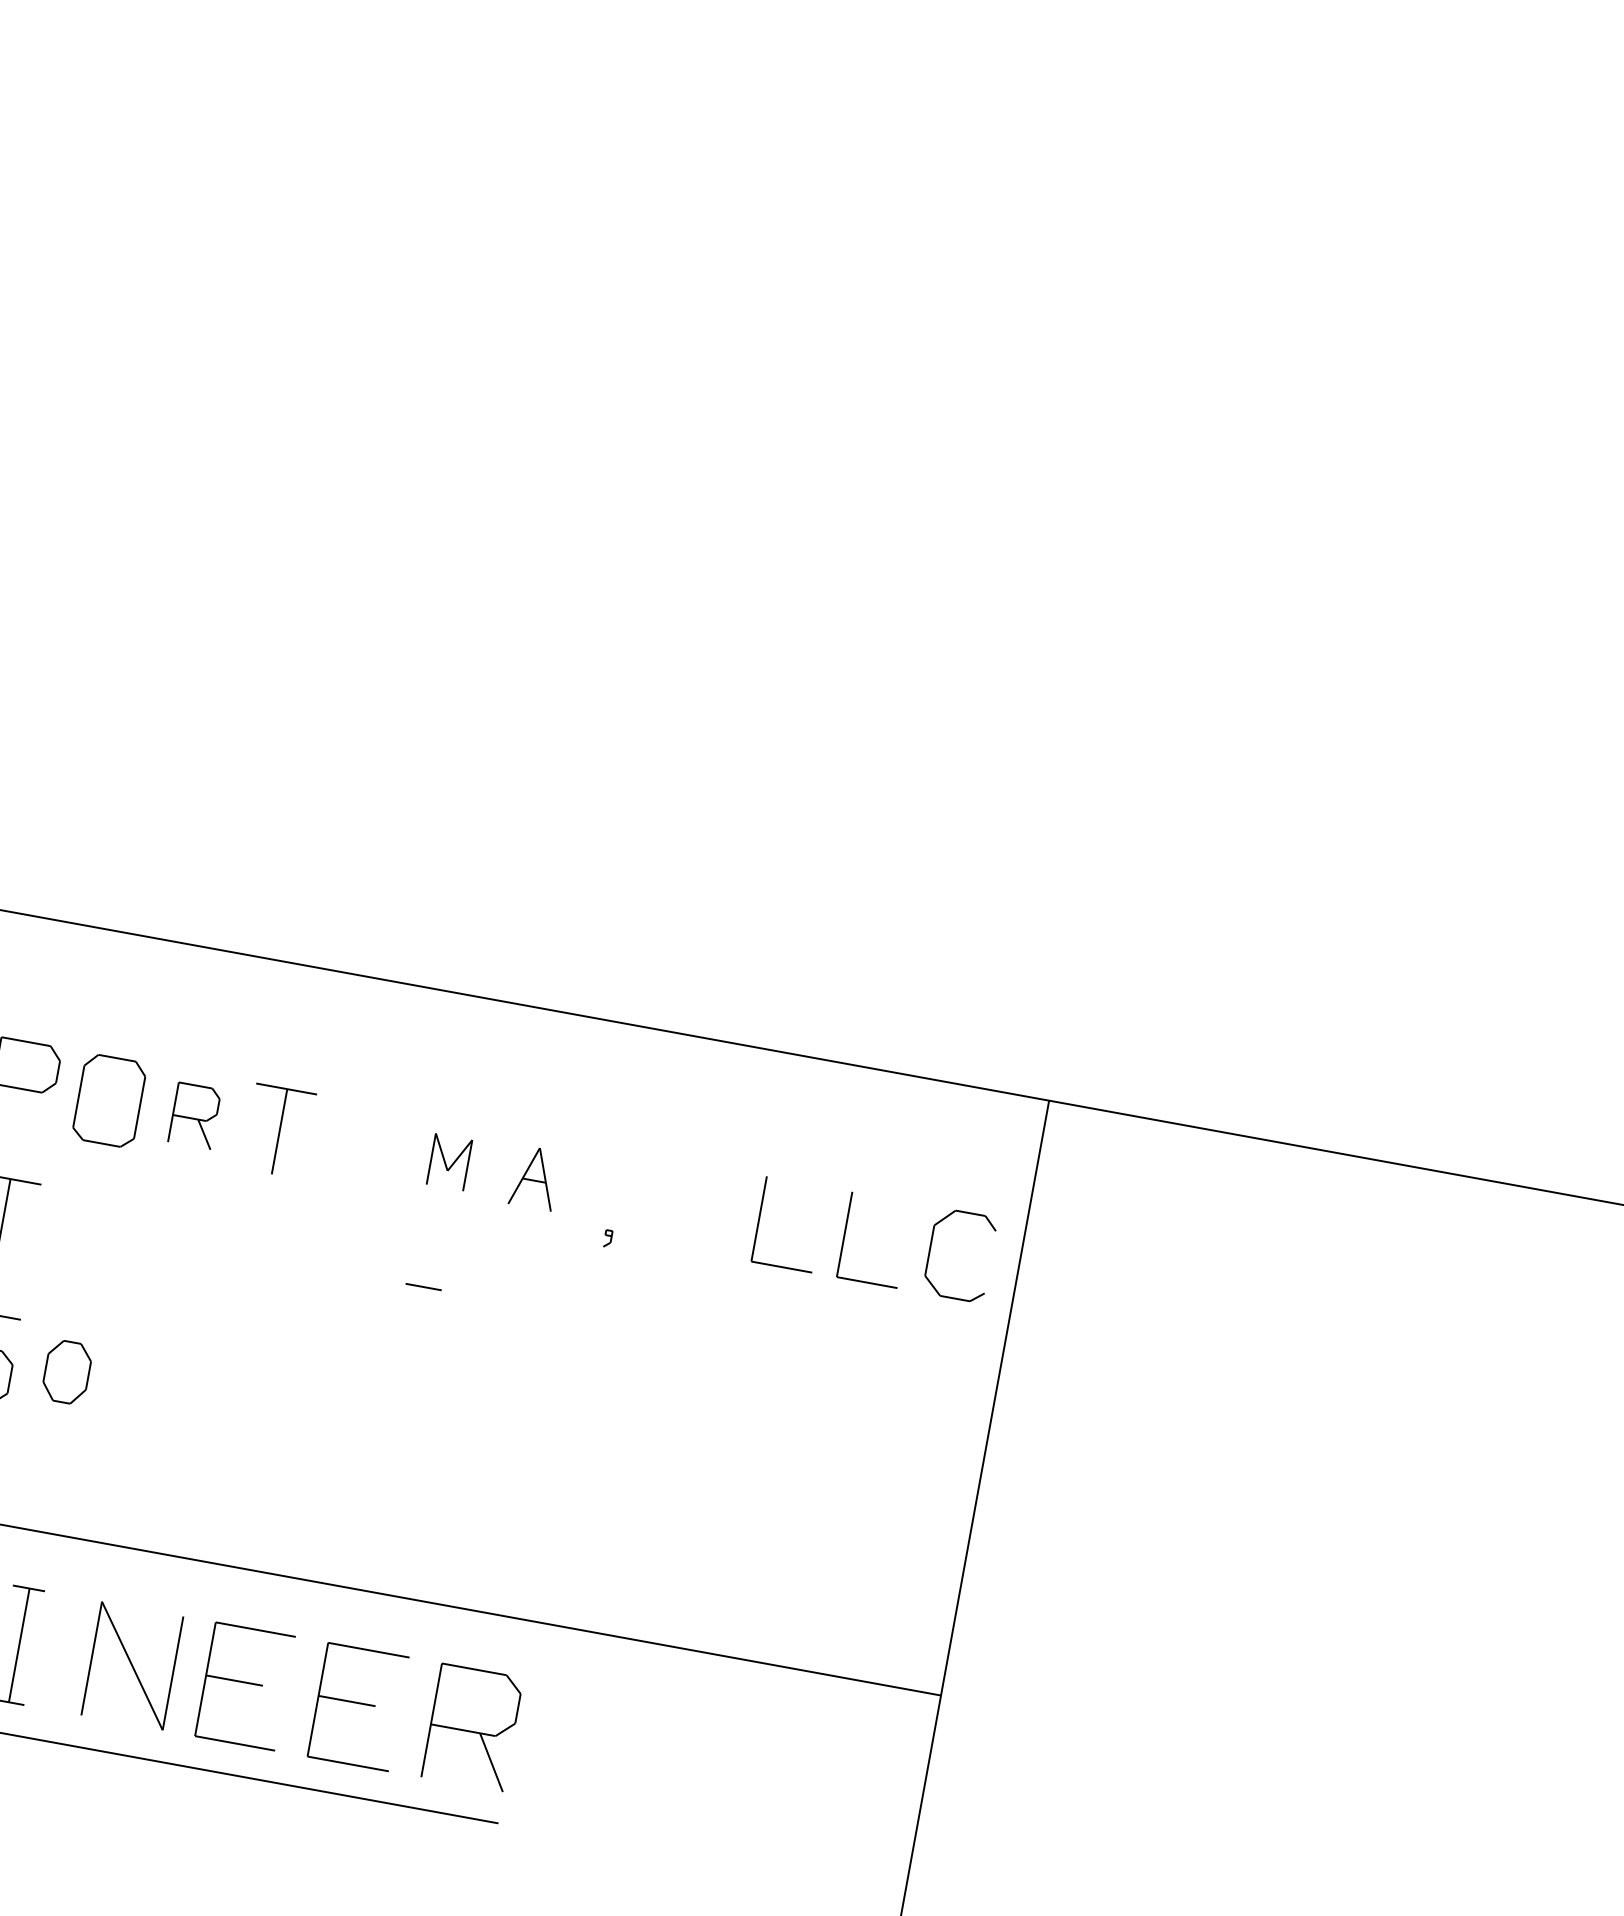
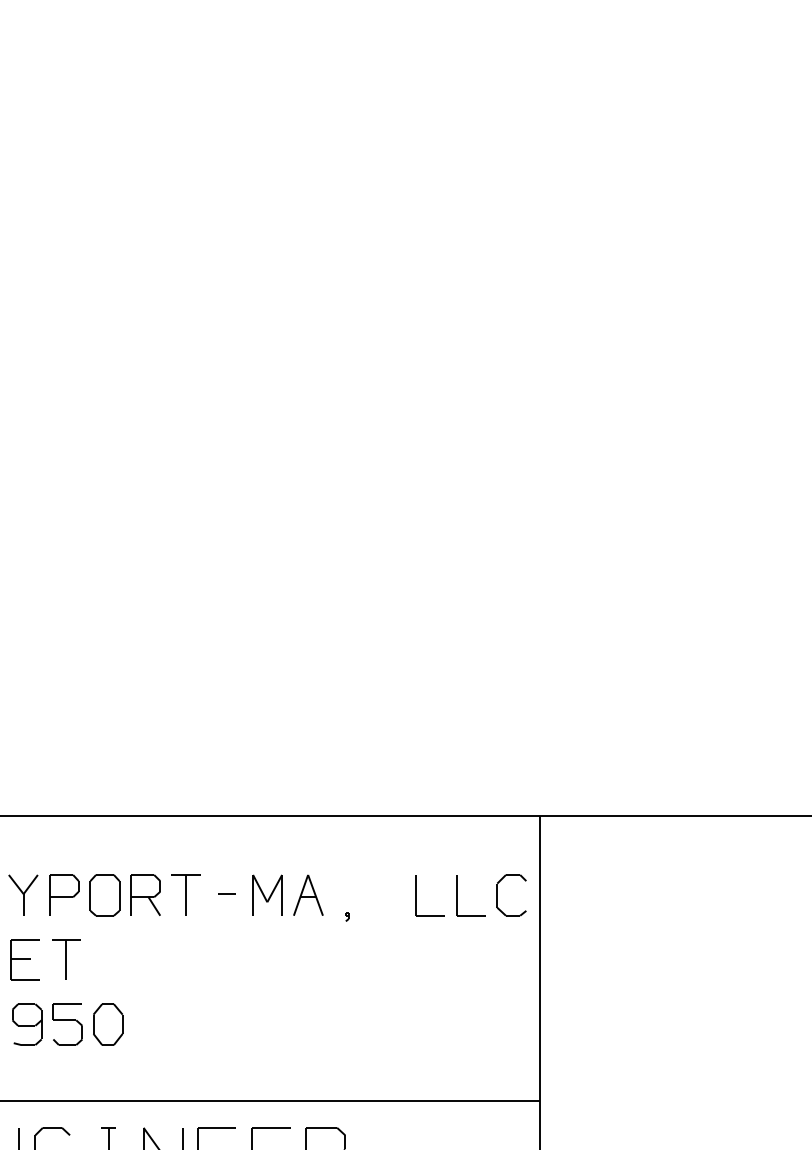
part: (194, 1114) -> (145, 894), size x1.43
part: (449, 1160) -> (267, 894), size x1.67
part: (535, 1176) -> (308, 894), size x1.43
line: (422, 1285) -> (226, 893), moved
part: (67, 1372) -> (108, 1024), size x1.43

